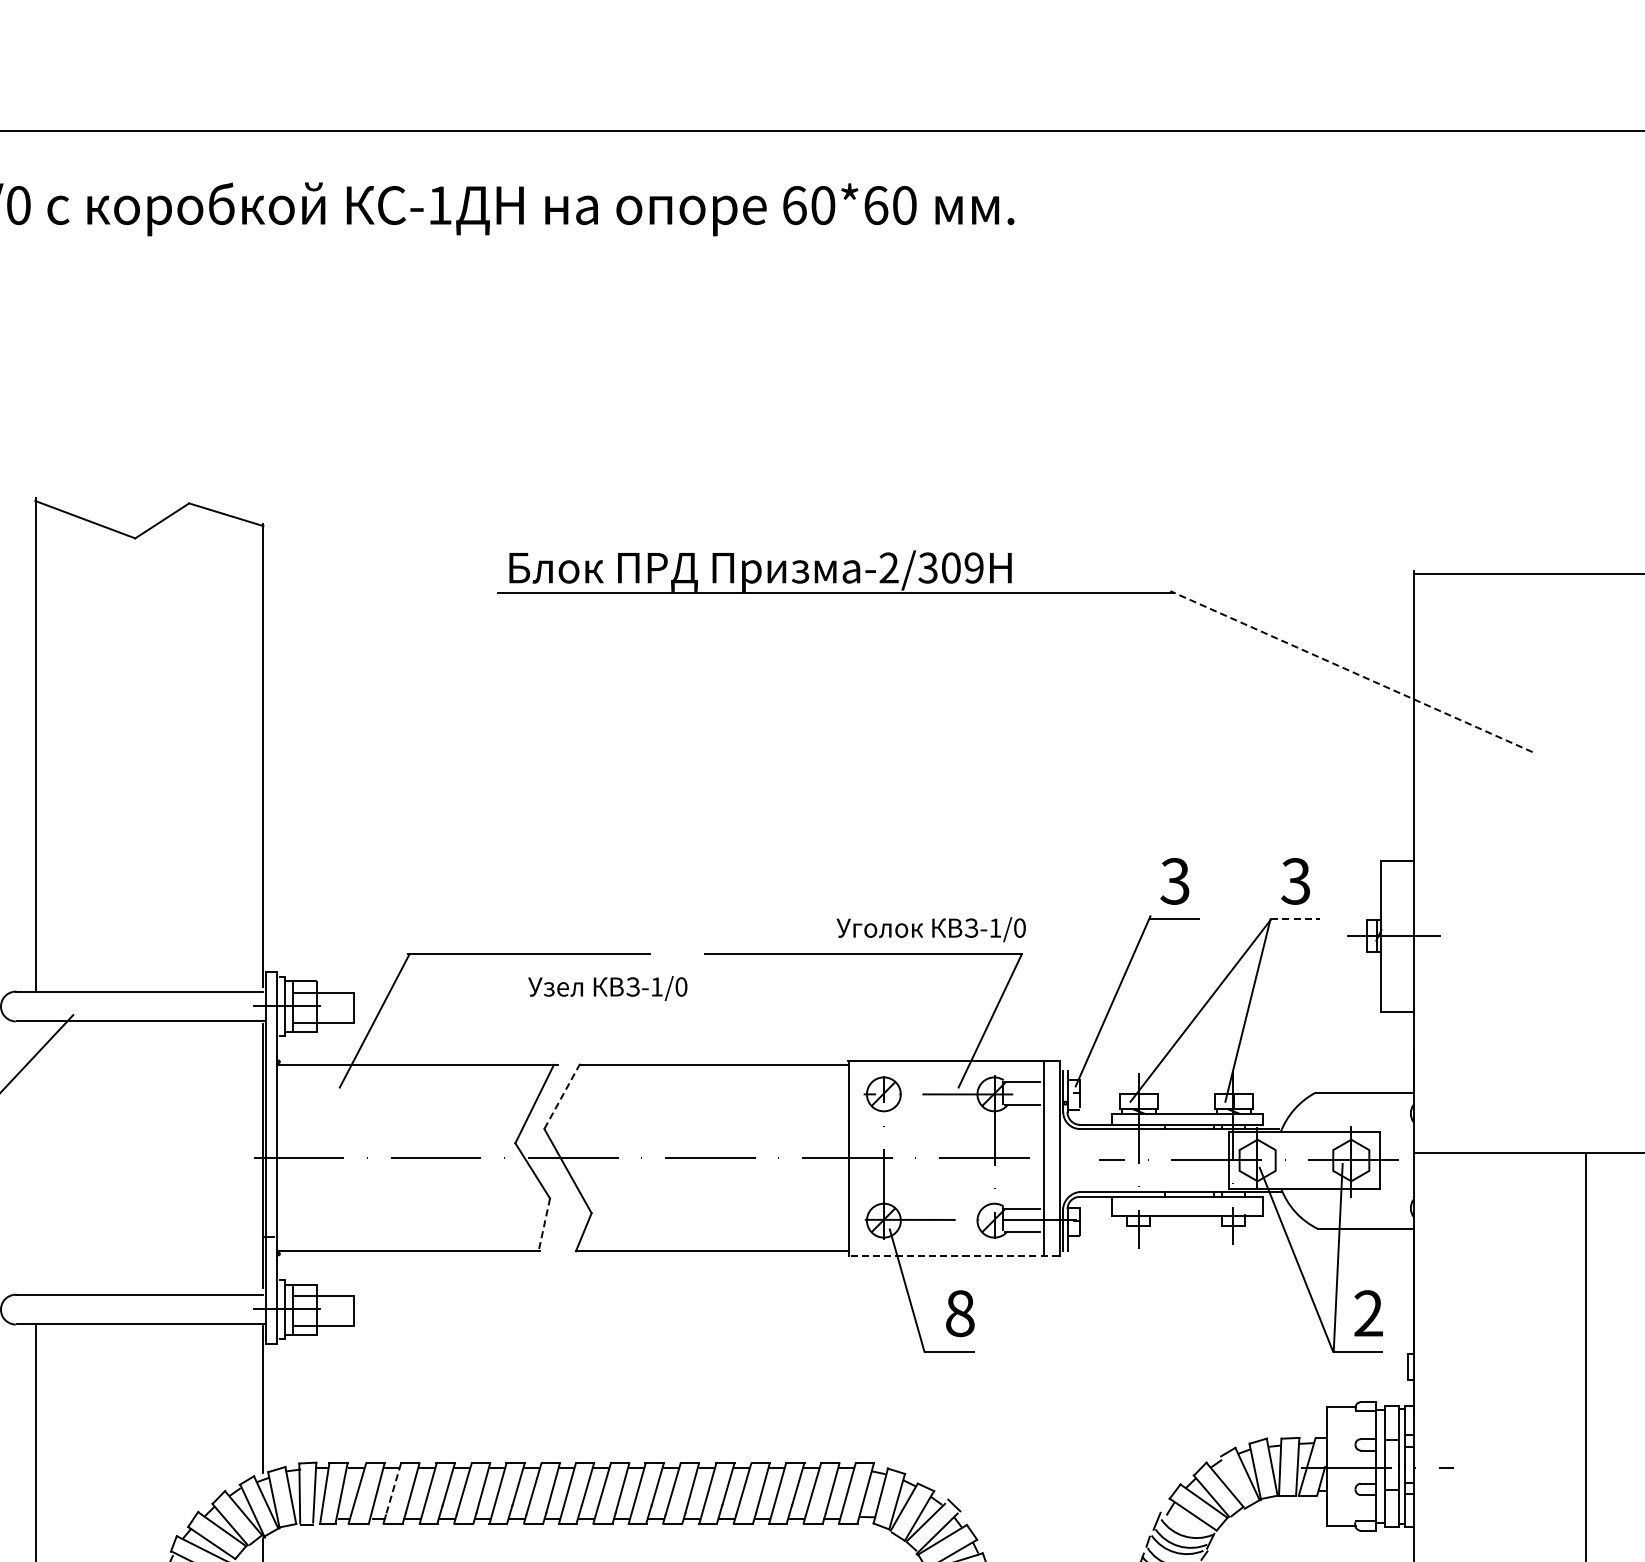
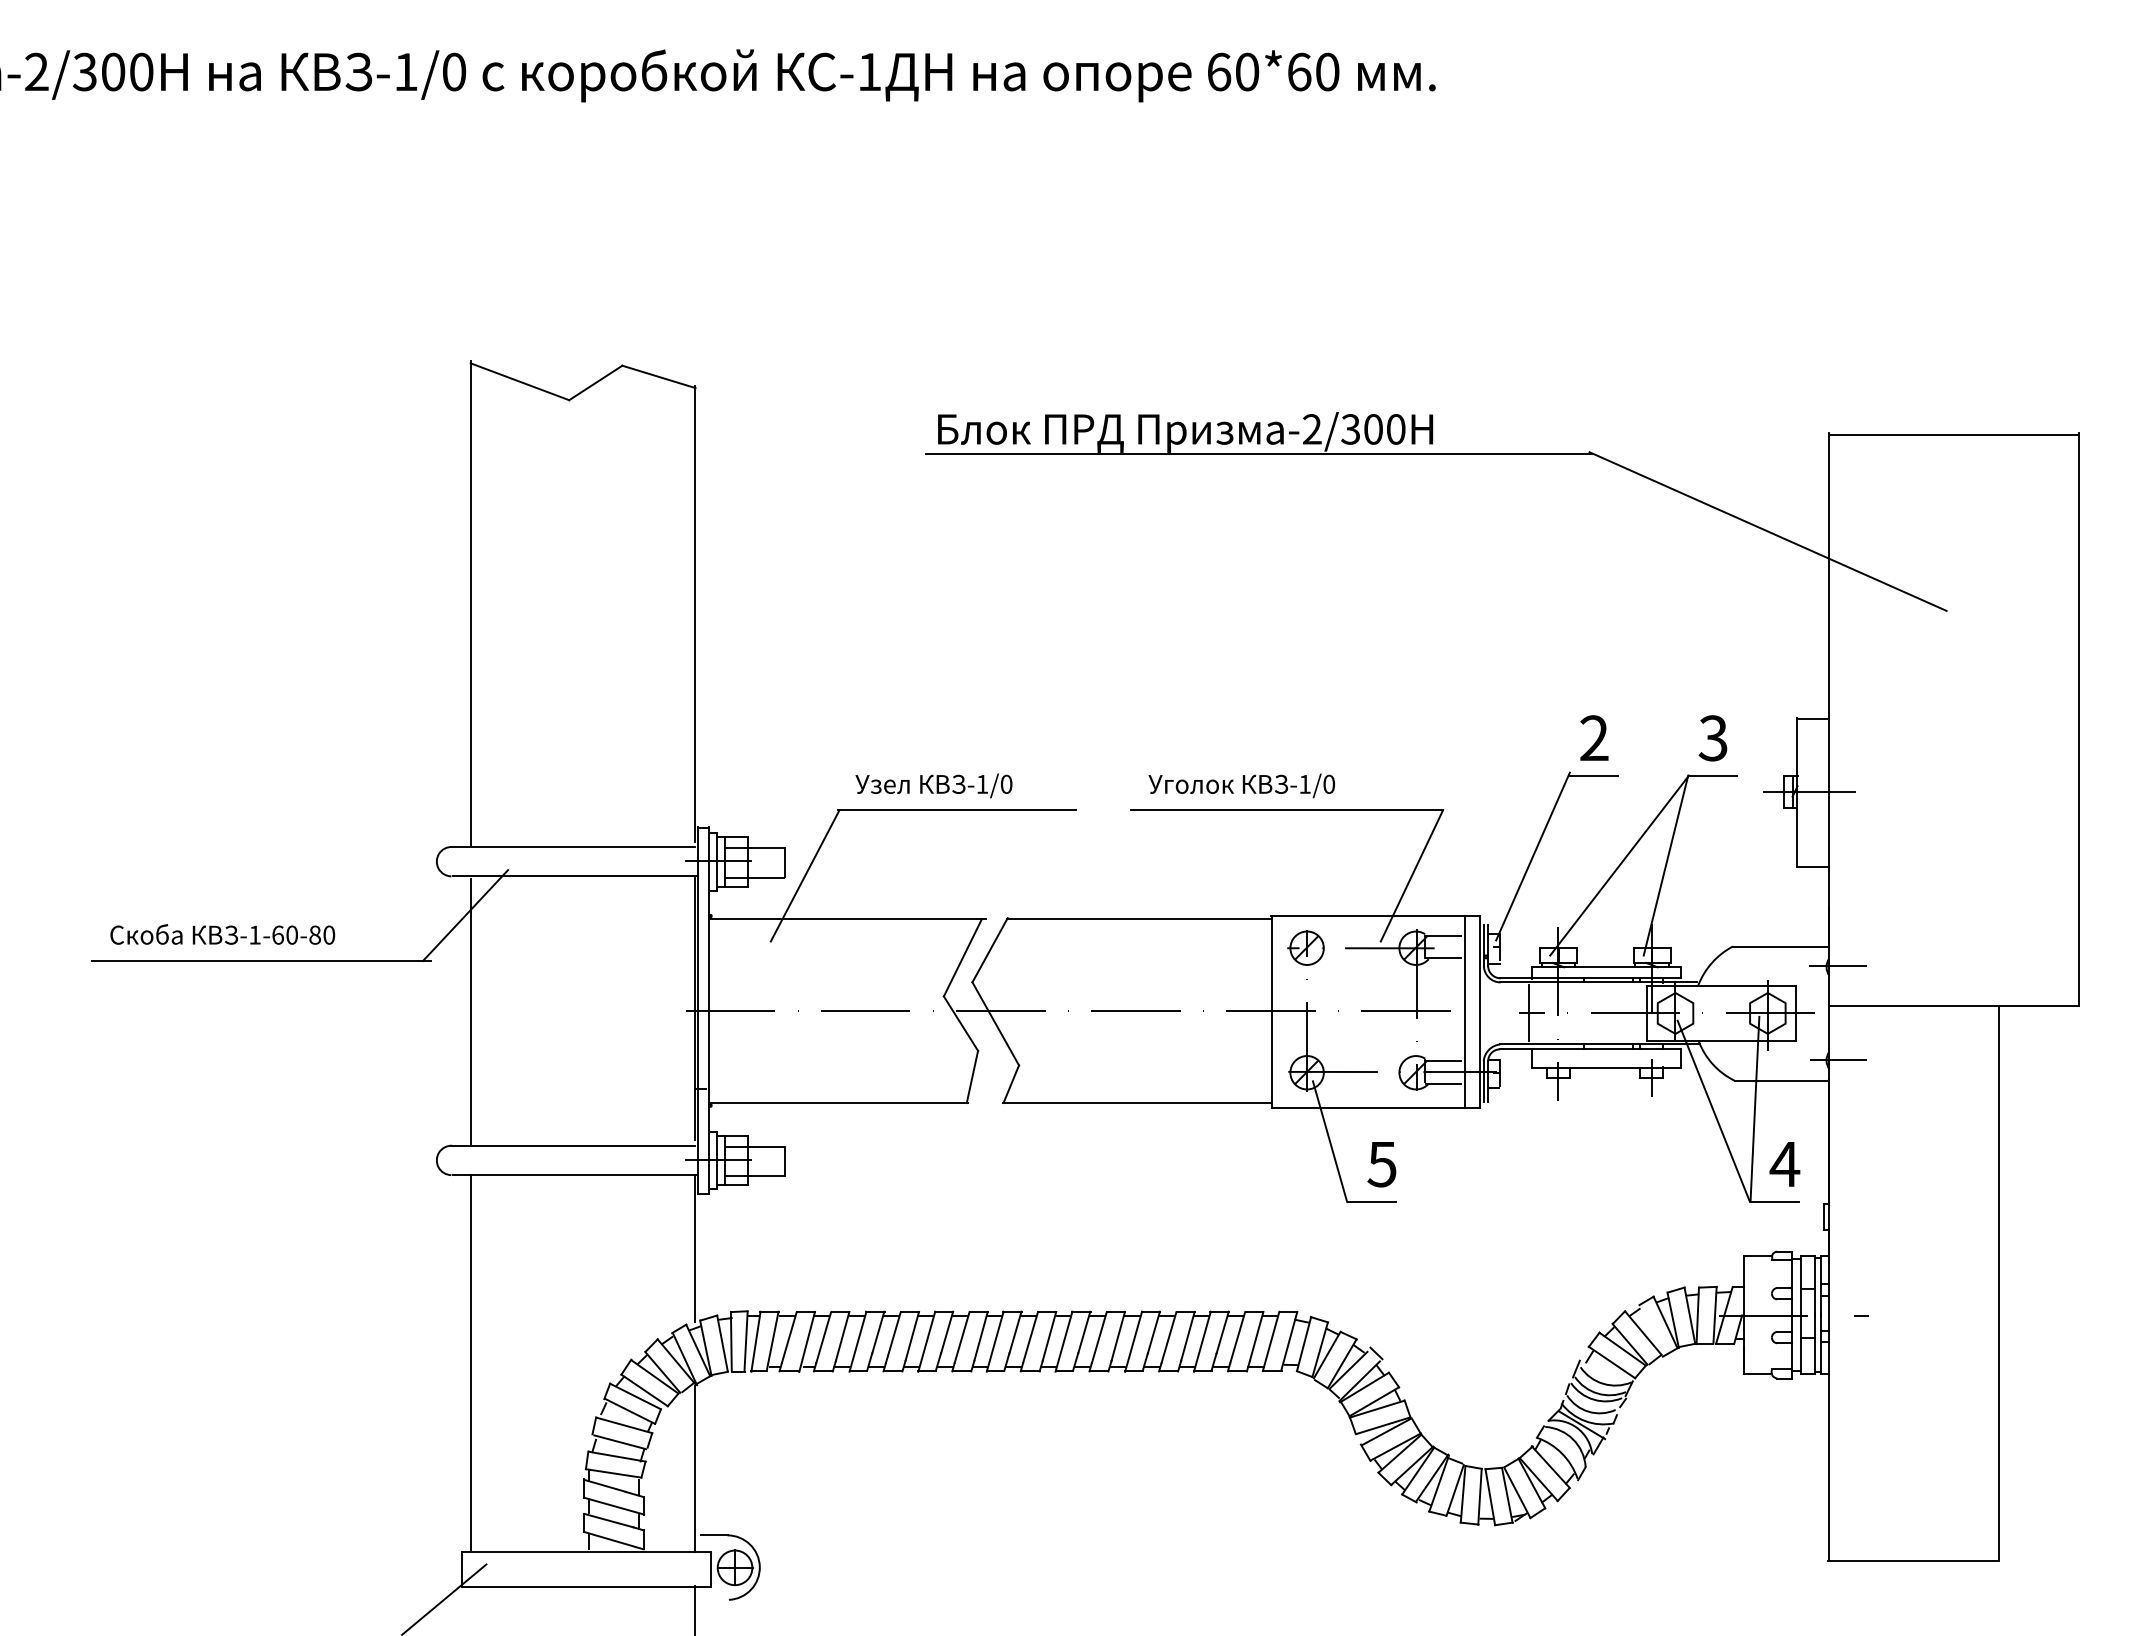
text: (973, 568) -> (1395, 429), -2/309 -> -2/300
line: (1350, 671) -> (1767, 531), dashed -> solid
text: (1174, 881) -> (1593, 738), 3 -> 2
line: (1295, 919) -> (1712, 775), dashed -> solid
text: (930, 929) -> (1241, 785), moved
text: (607, 988) -> (933, 785), moved
line: (562, 1096) -> (990, 950), dashed -> solid
line: (1421, 1112) -> (1837, 966), added
line: (36, 1158) -> (471, 1011), added
line: (1108, 1159) -> (1528, 1012), added
line: (1422, 1208) -> (1838, 1060), added
line: (544, 1224) -> (972, 1076), dashed -> solid
line: (953, 1255) -> (1375, 1107), dashed -> solid
text: (1368, 1312) -> (1784, 1163), 2 -> 4
text: (959, 1313) -> (1381, 1164), 8 -> 5
line: (393, 1490) -> (823, 1338), dashed -> solid

